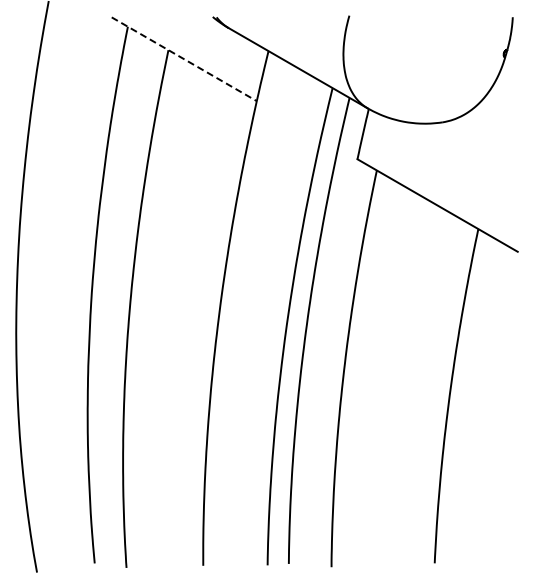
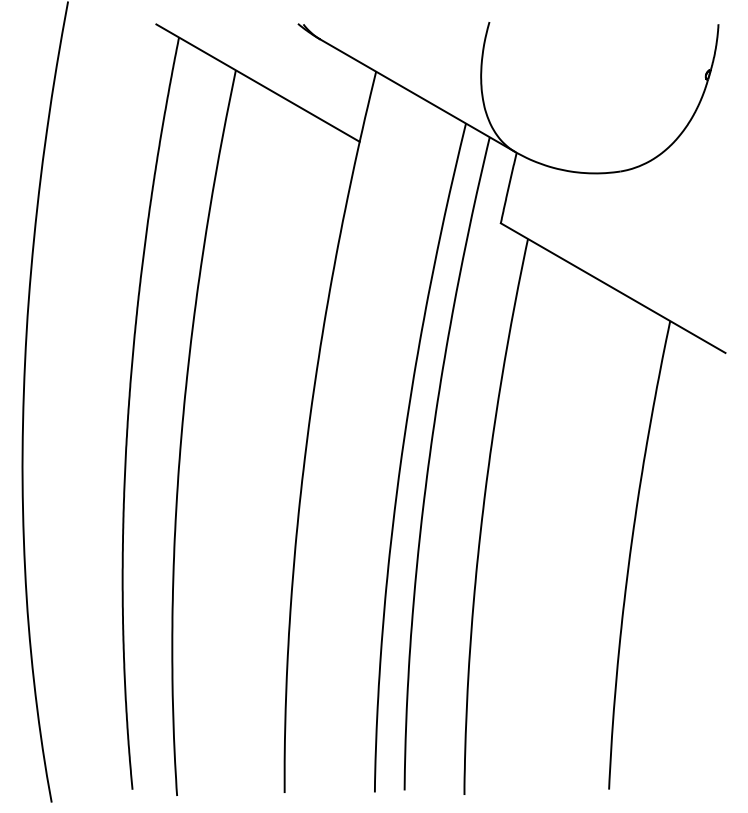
line: (184, 59) -> (258, 83), dashed -> solid

